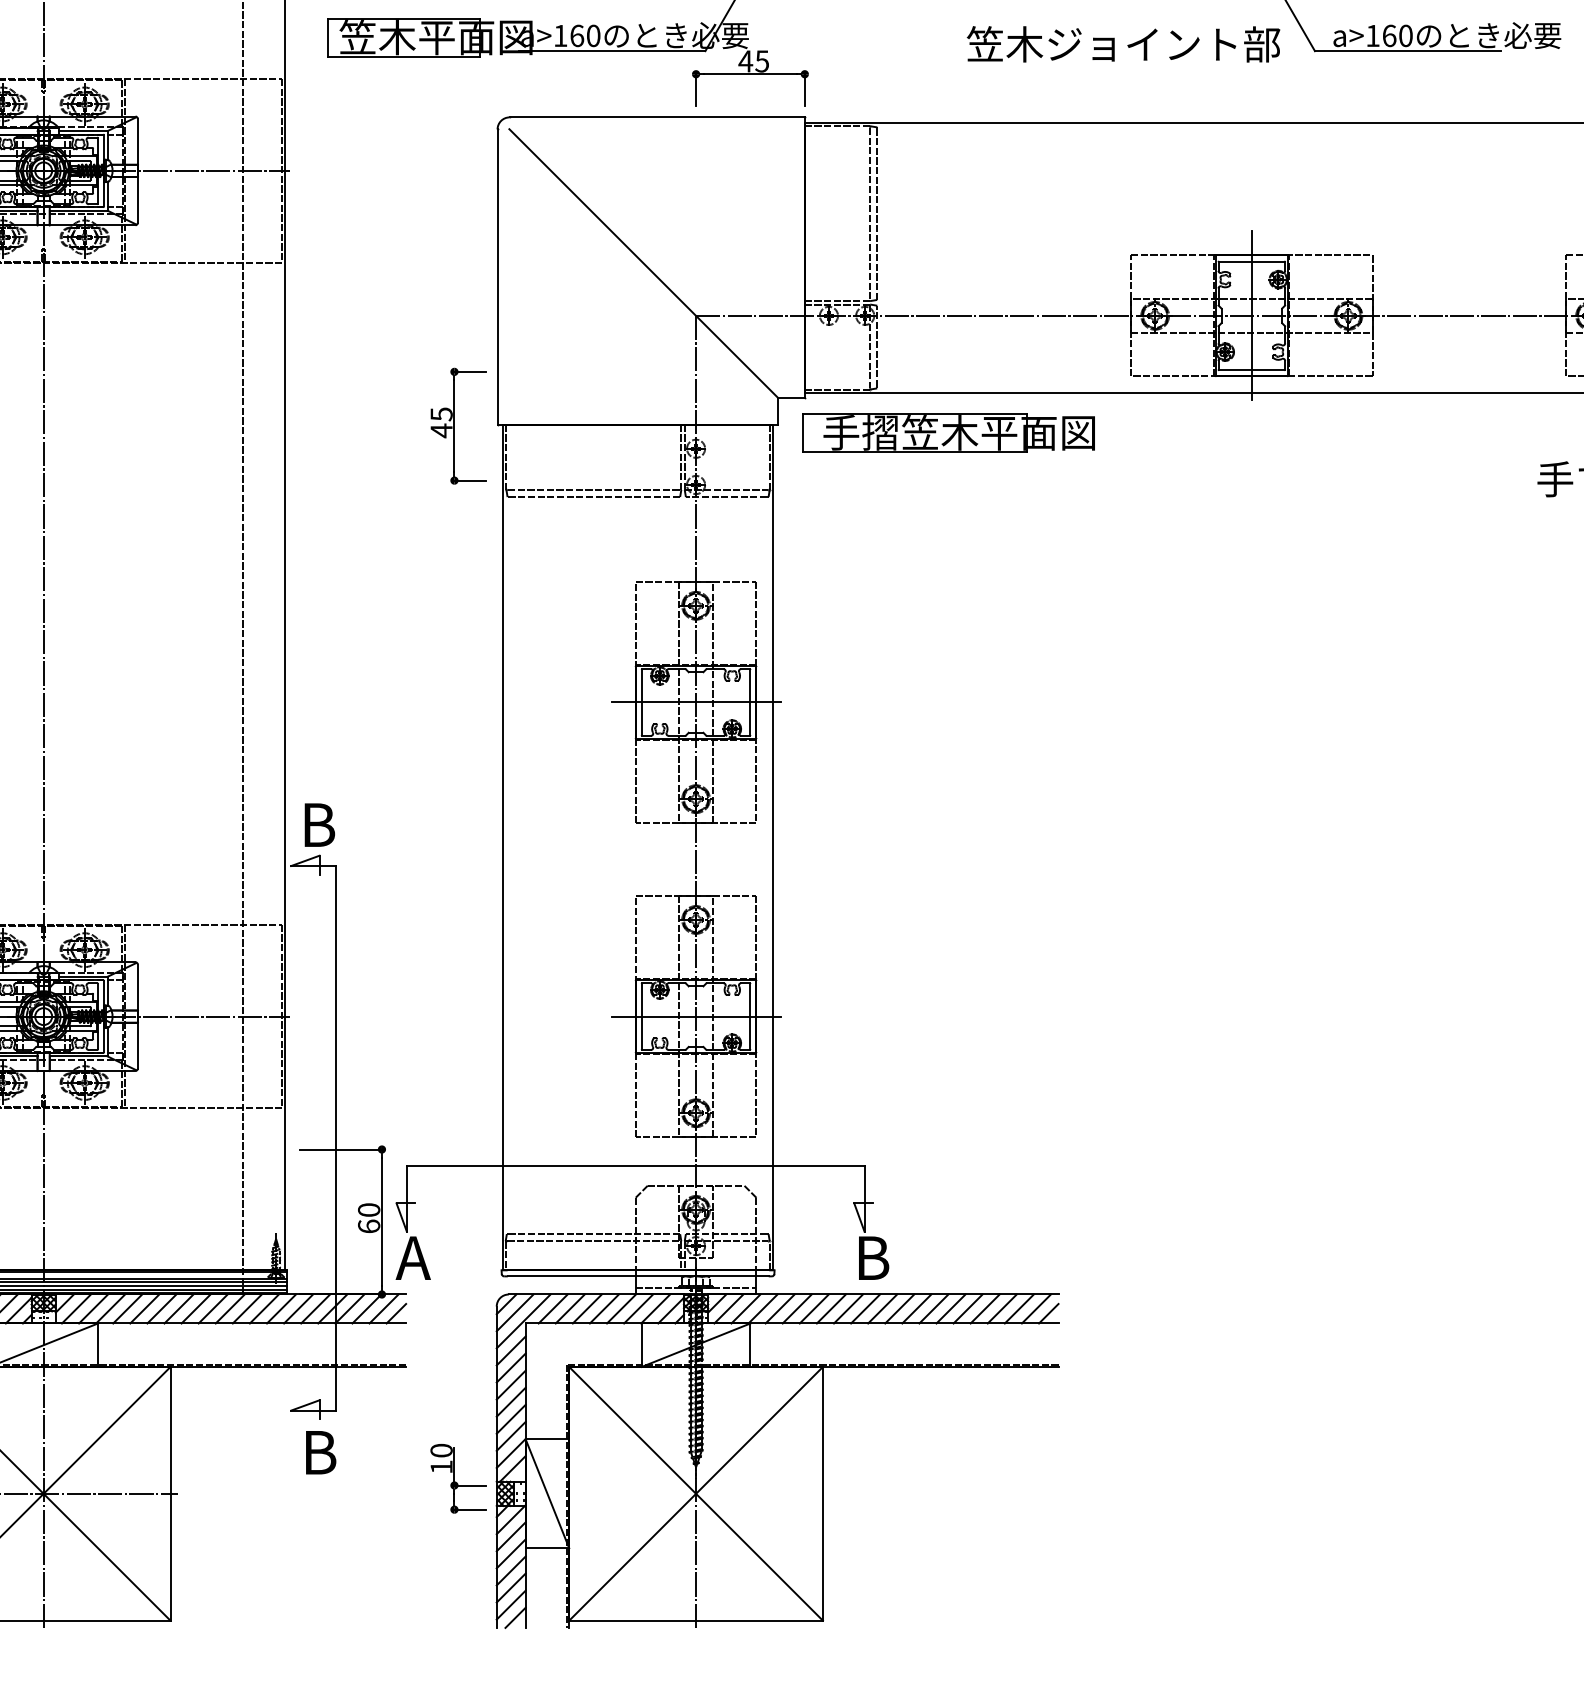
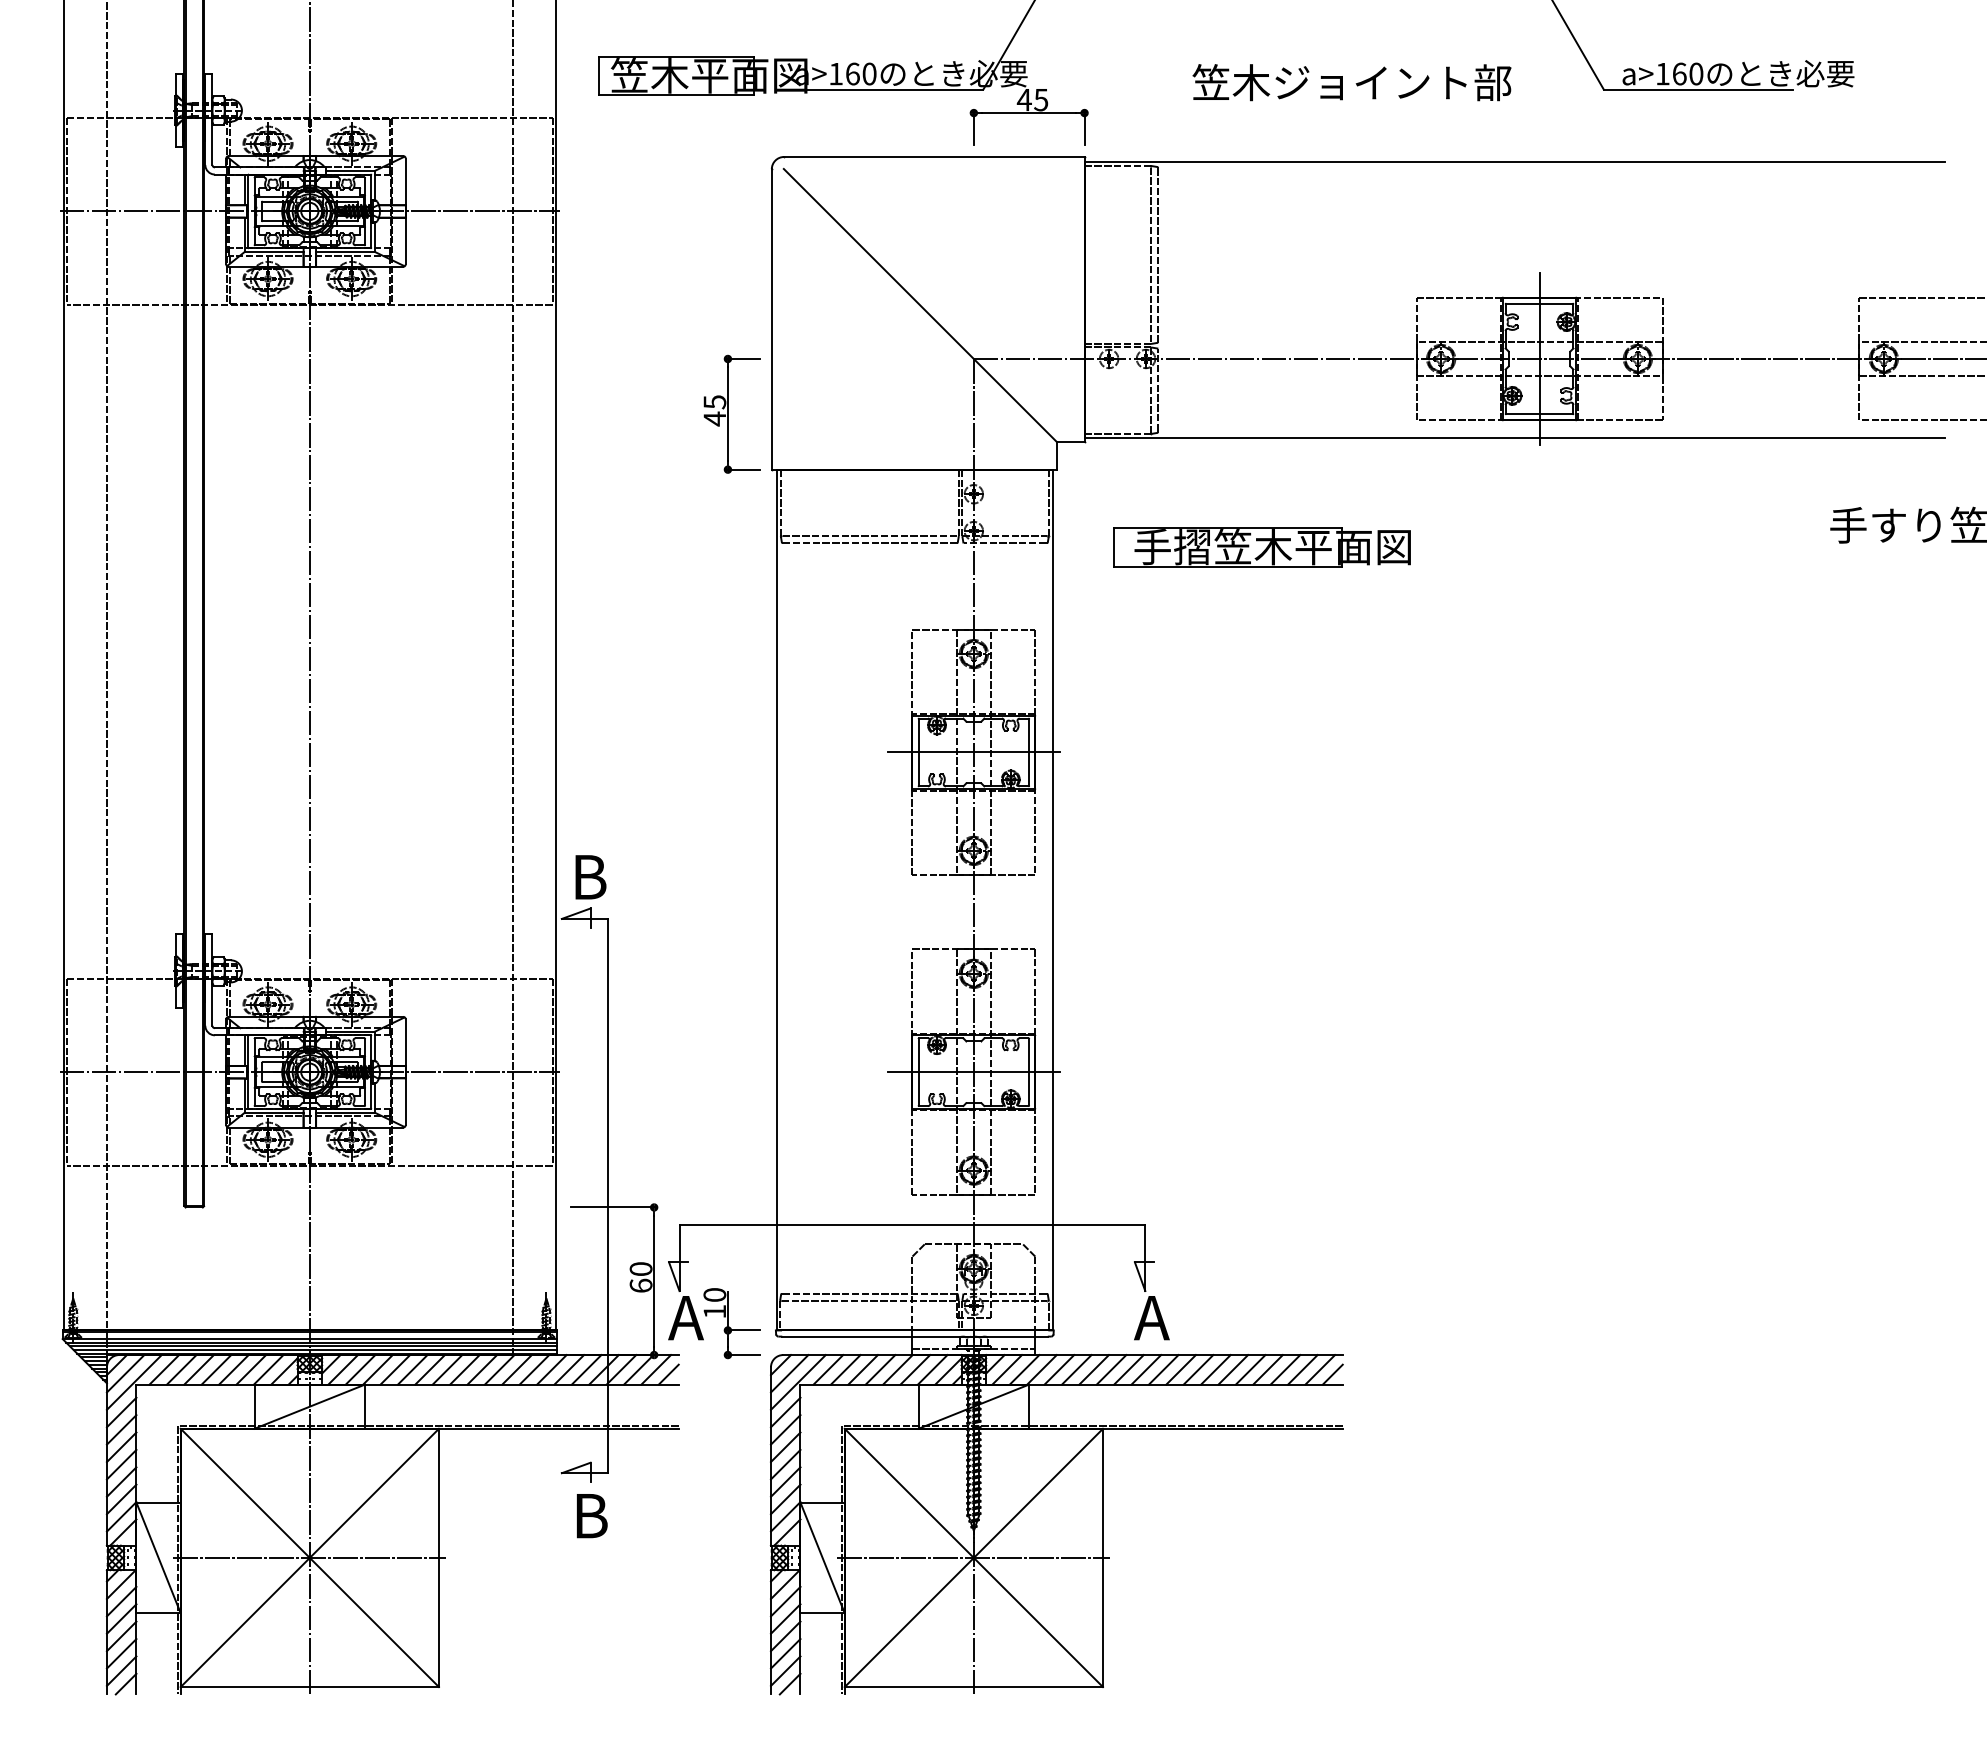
text: (1123, 44) -> (1351, 82), moved
part: (457, 425) -> (731, 413), moved
part: (948, 433) -> (1261, 547), moved
text: (871, 1258) -> (1152, 1318), B -> A
part: (457, 1478) -> (731, 1323), moved
line: (695, 1493) -> (973, 1557), added

